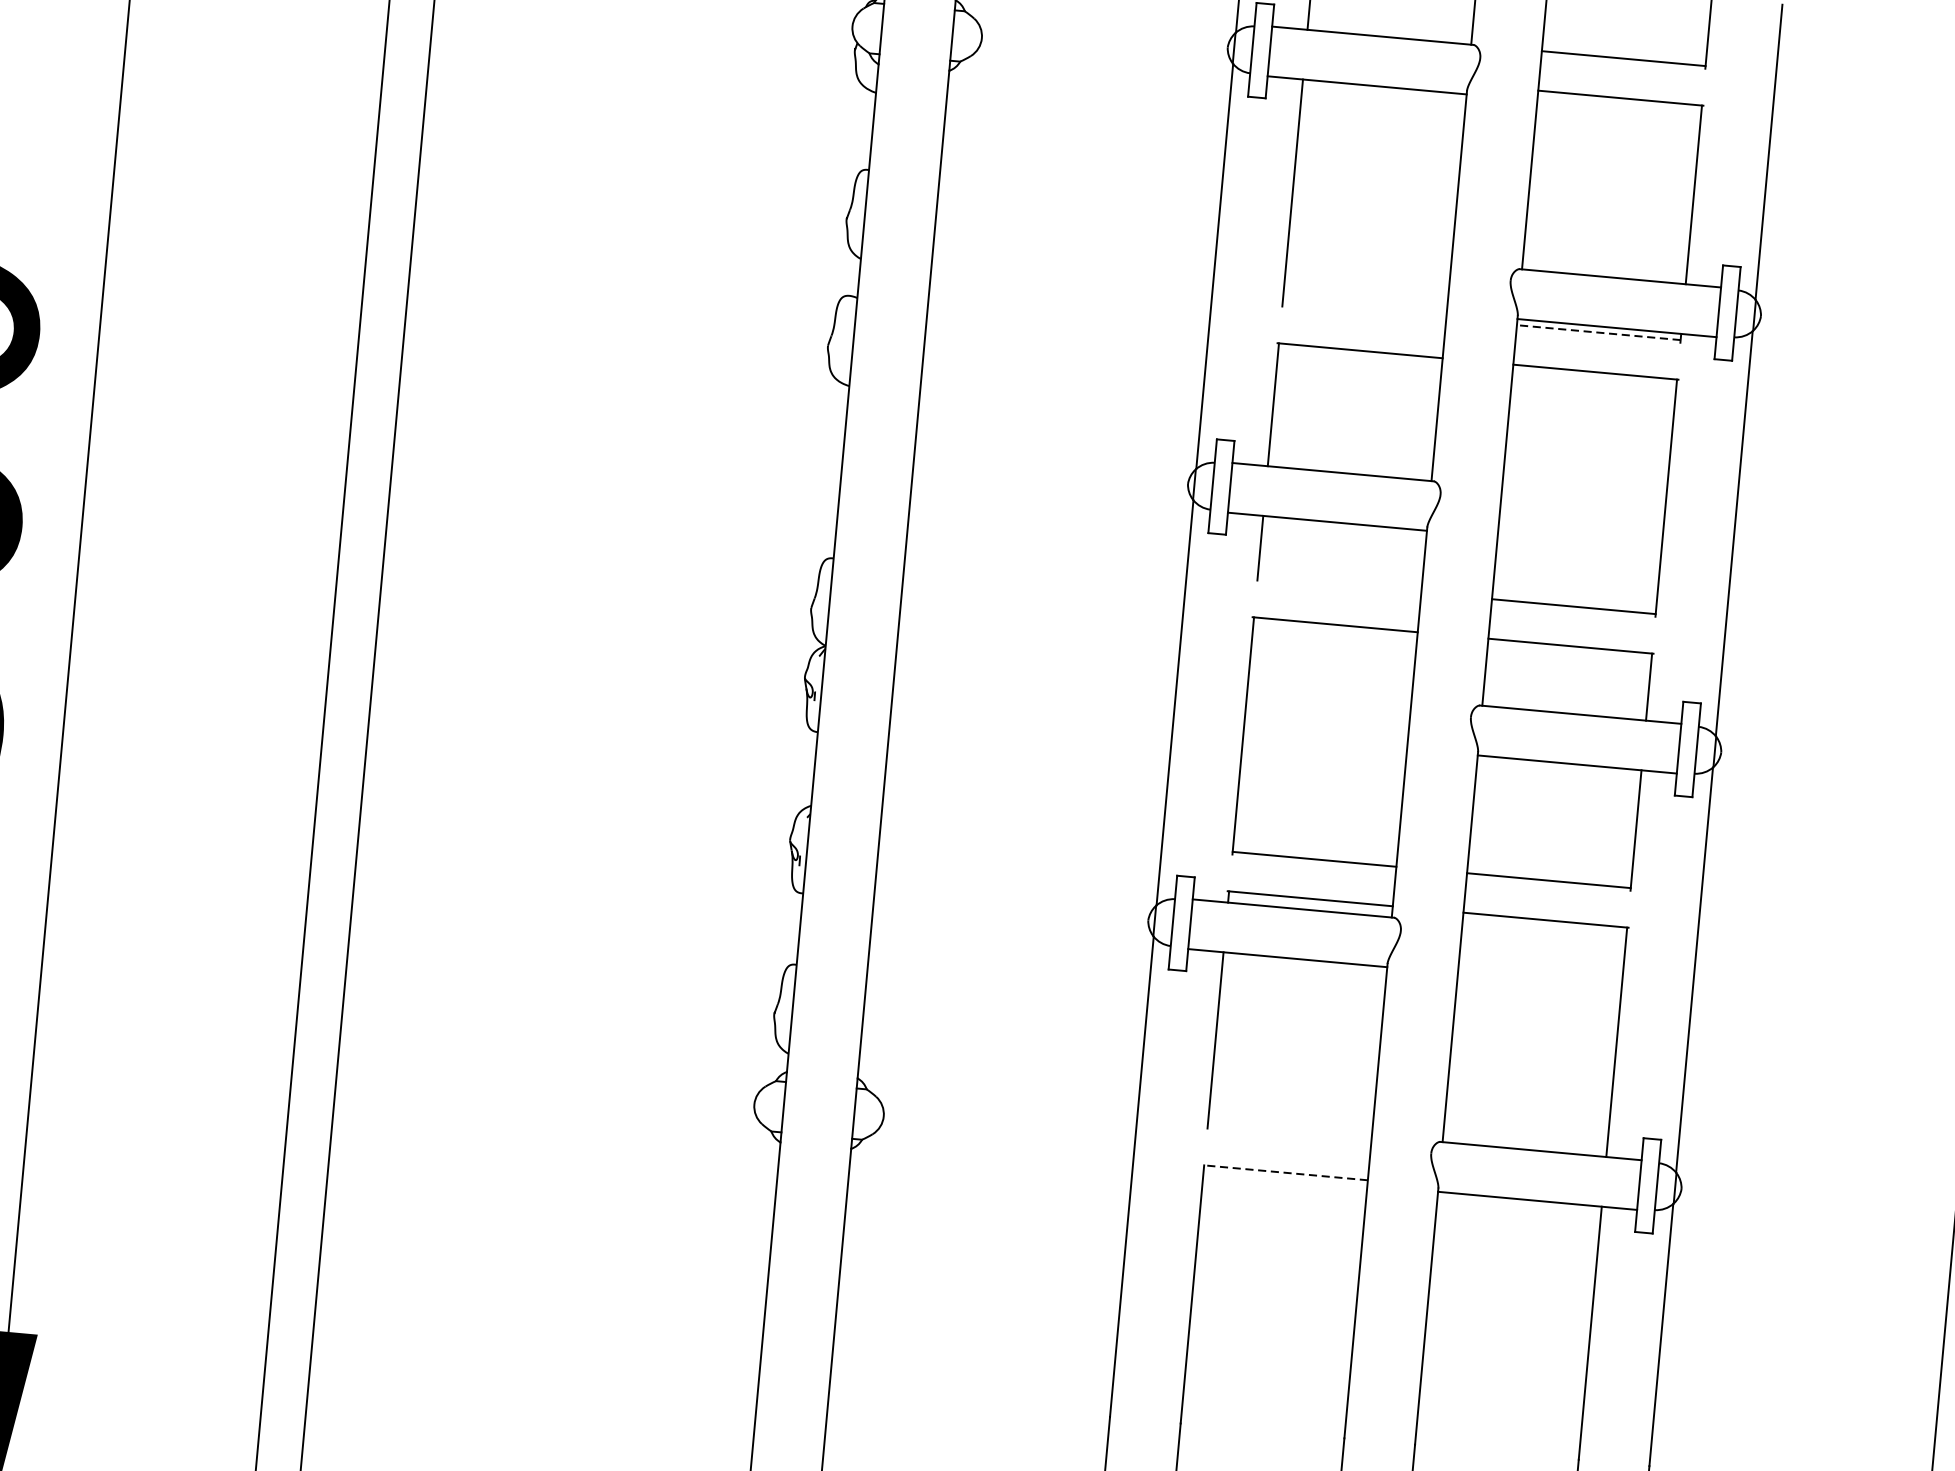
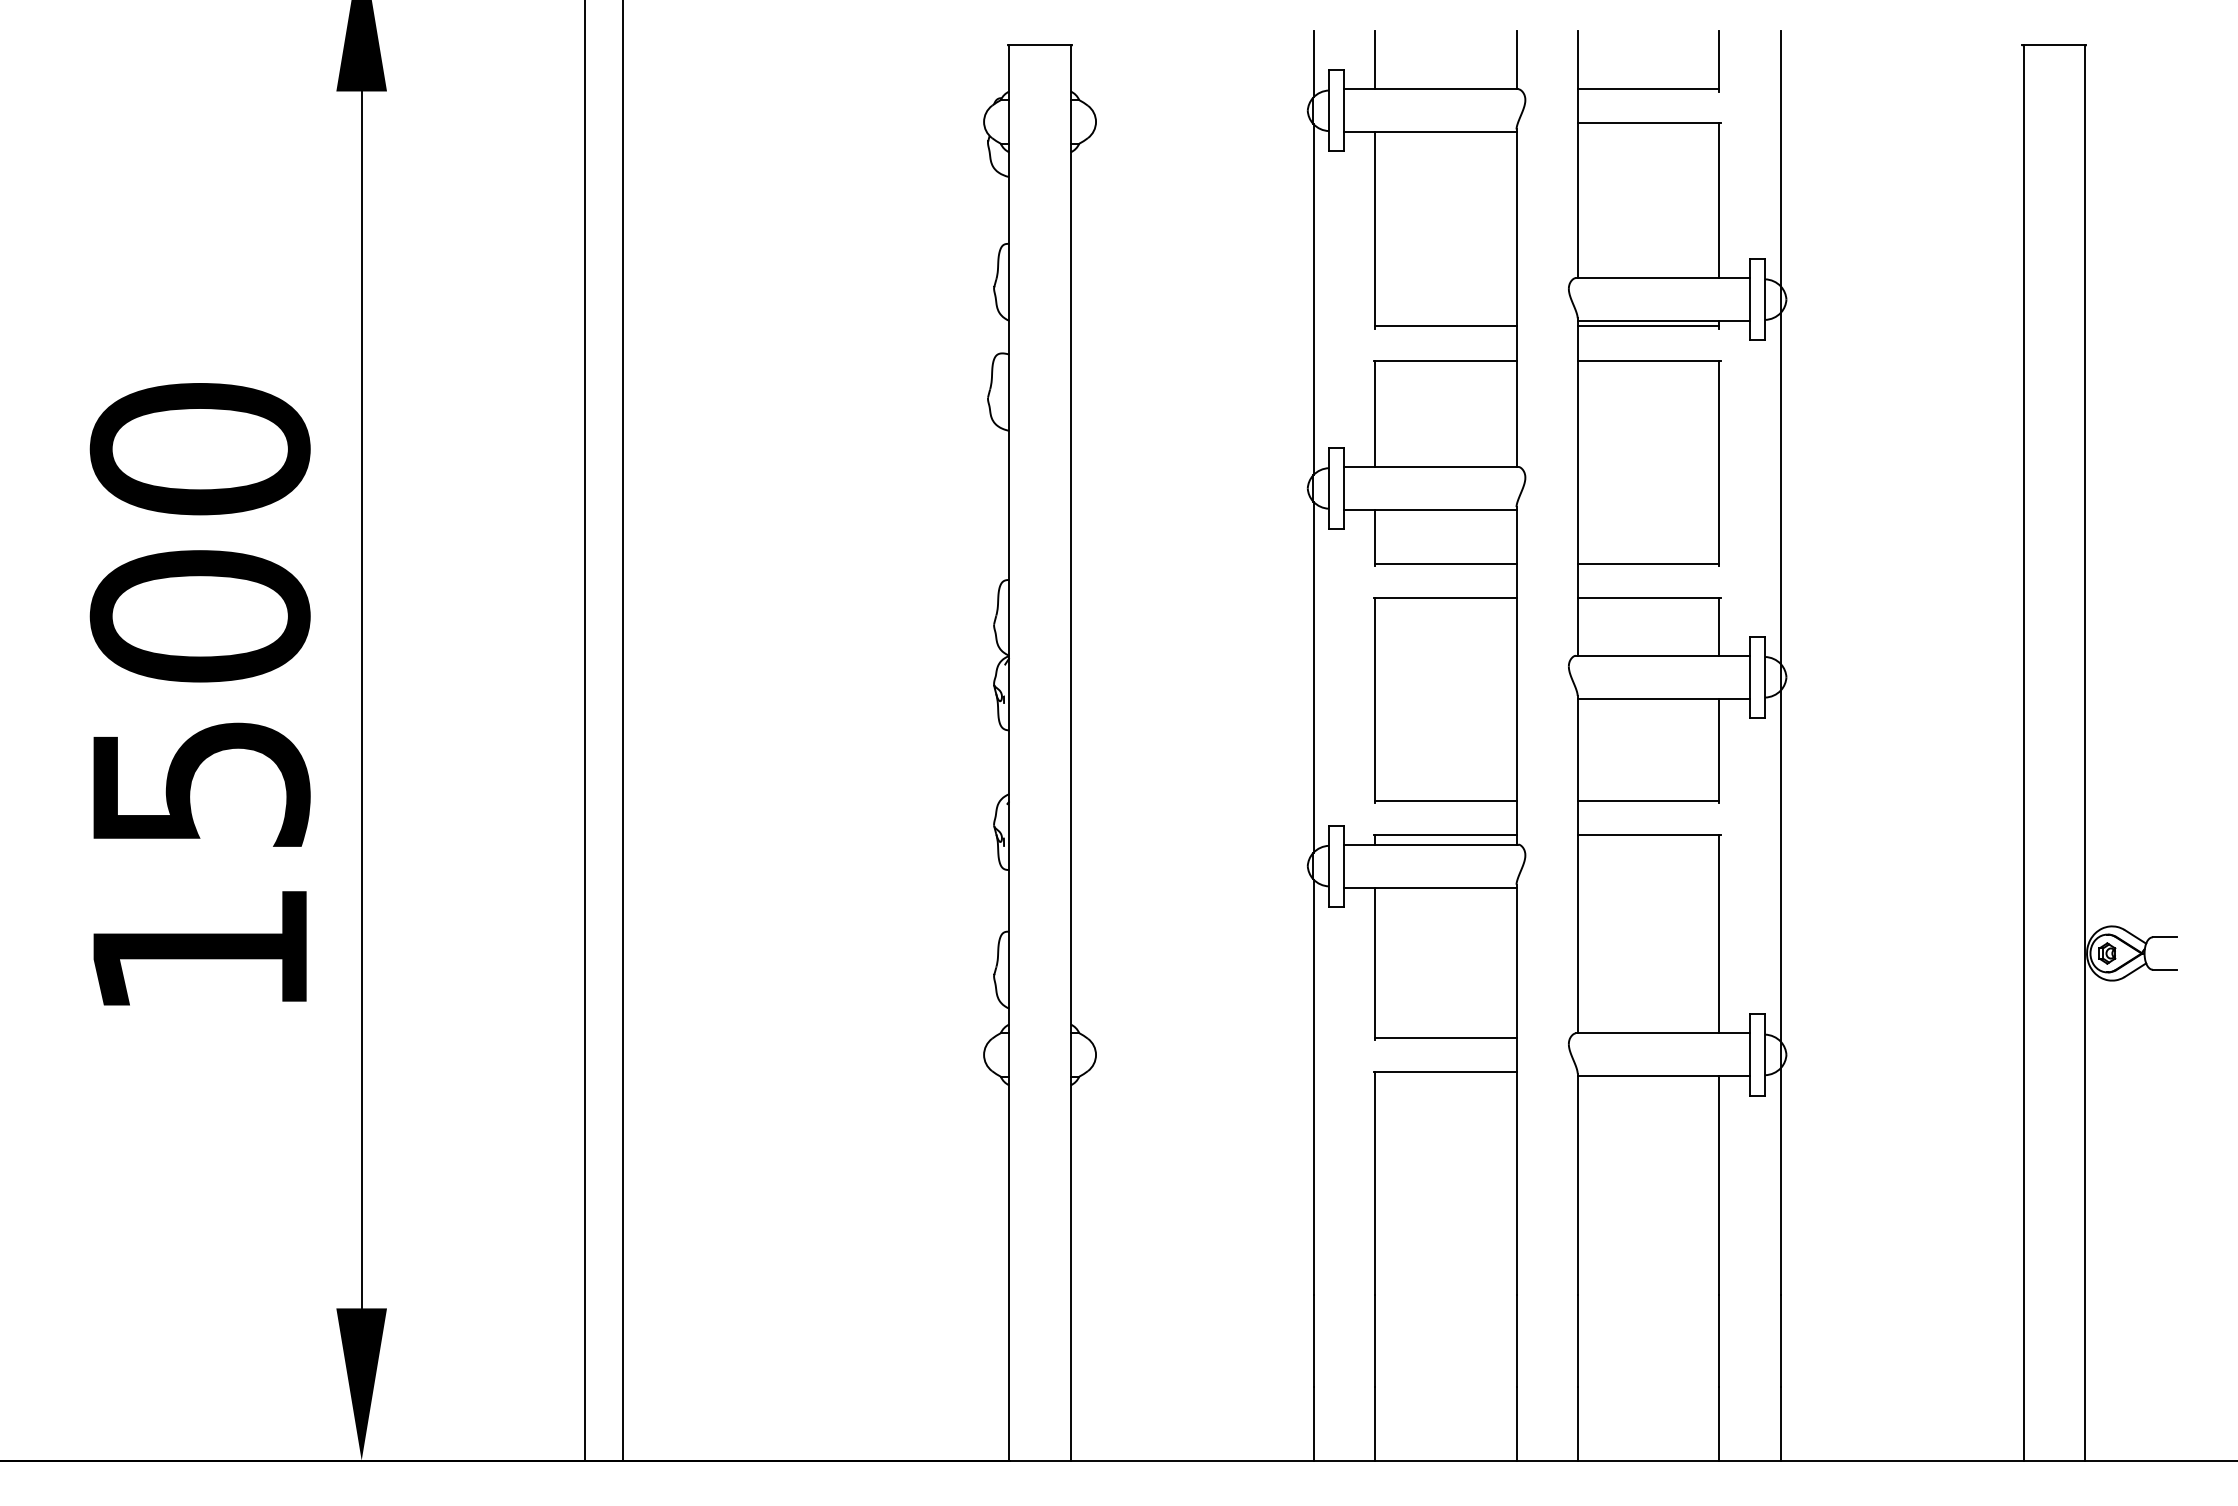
line: (1364, 311) -> (1445, 326), added
line: (1598, 332) -> (1648, 326), dashed -> solid
line: (1339, 585) -> (1445, 563), added
line: (1289, 1132) -> (1445, 1037), added
line: (1284, 1173) -> (1444, 1072), dashed -> solid

